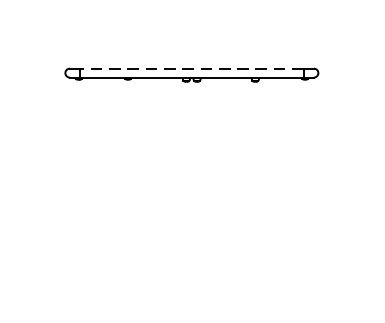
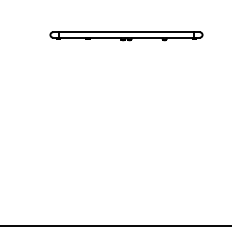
line: (190, 68) -> (125, 32), dashed -> solid

